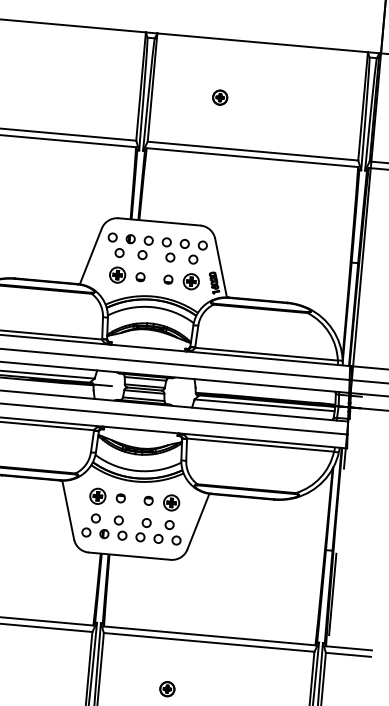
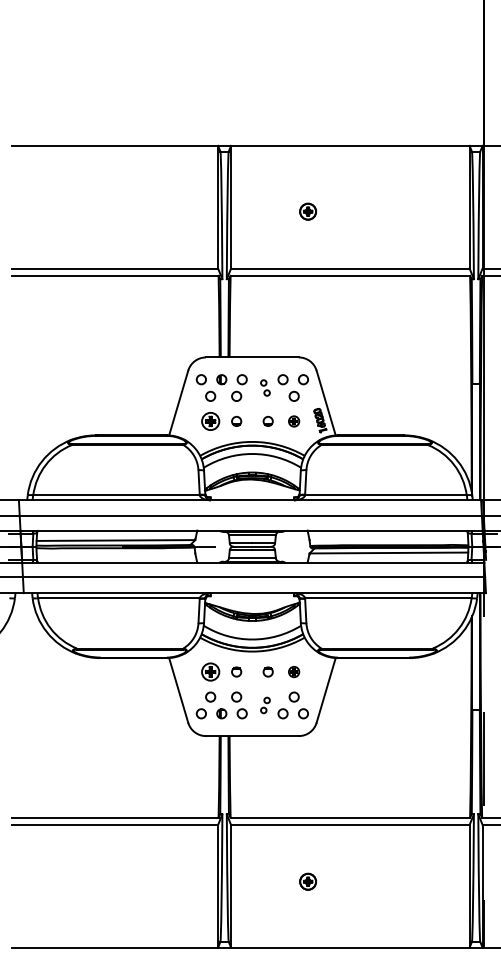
part: (168, 249) -> (265, 387), size x0.6
part: (190, 281) -> (293, 421), size x0.6
part: (171, 502) -> (293, 671), size x0.6
part: (143, 530) -> (265, 705), size x0.6

